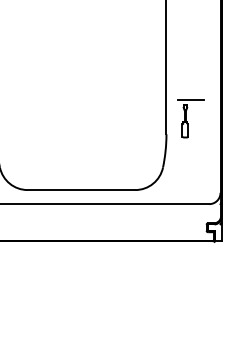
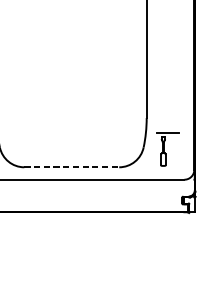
part: (190, 118) -> (167, 149), moved
line: (81, 190) -> (71, 167), solid -> dashed

